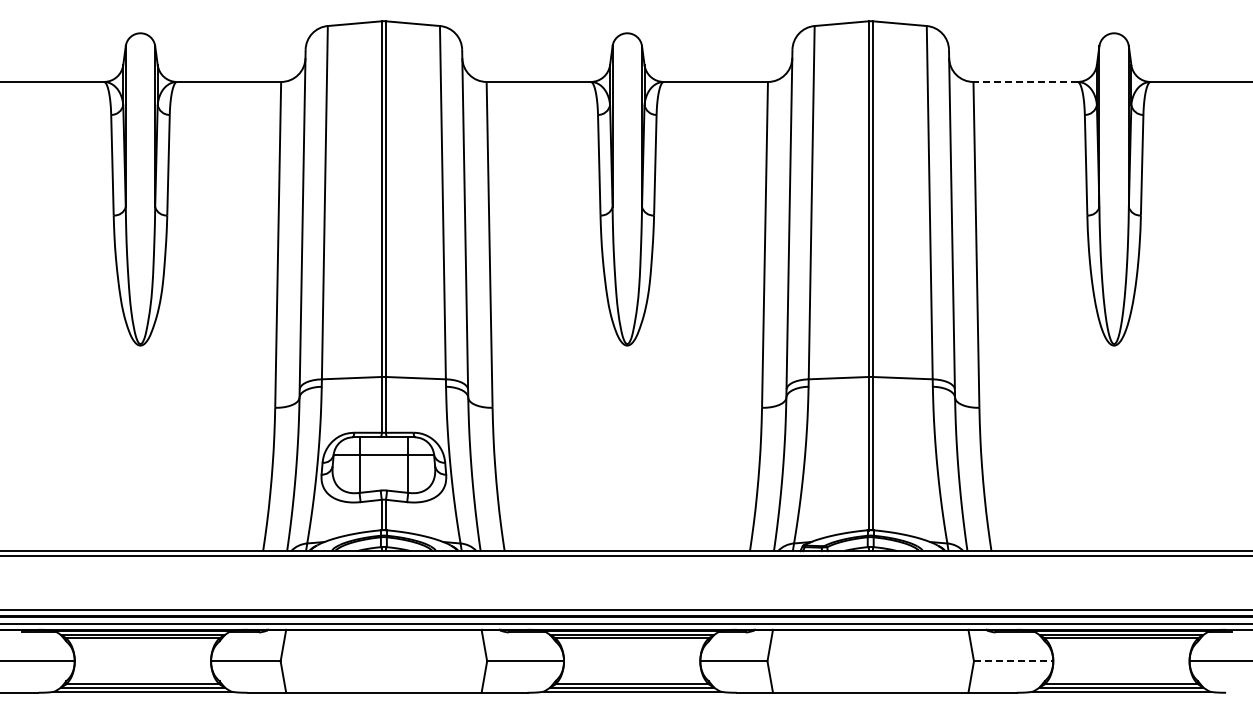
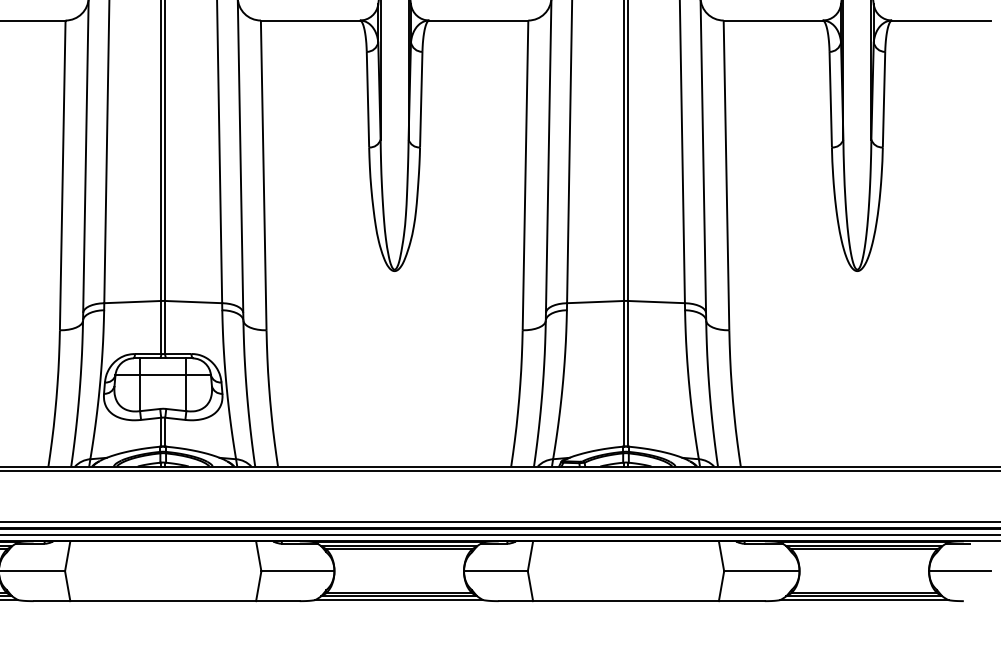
line: (1025, 81) -> (773, 20), dashed -> solid
line: (1013, 661) -> (761, 571), dashed -> solid

